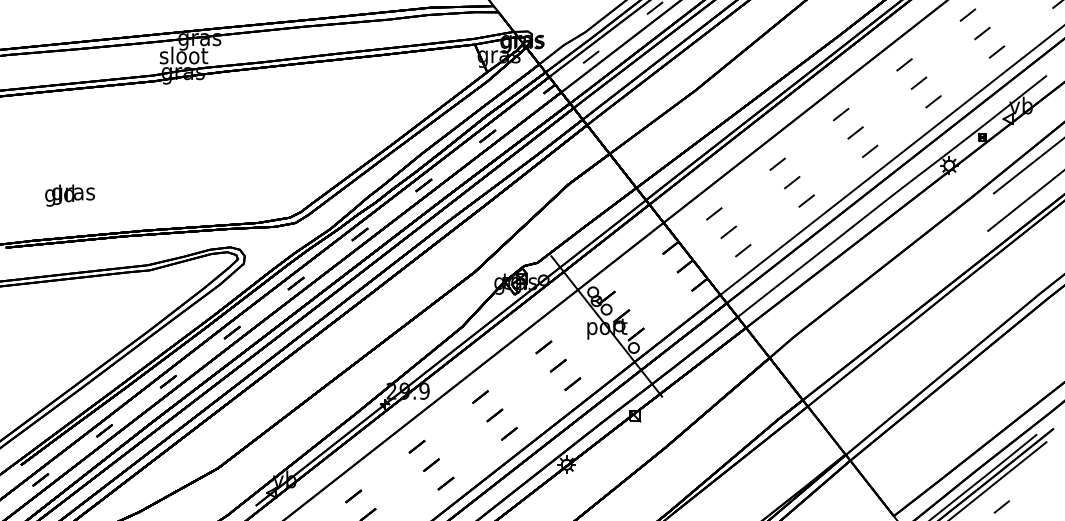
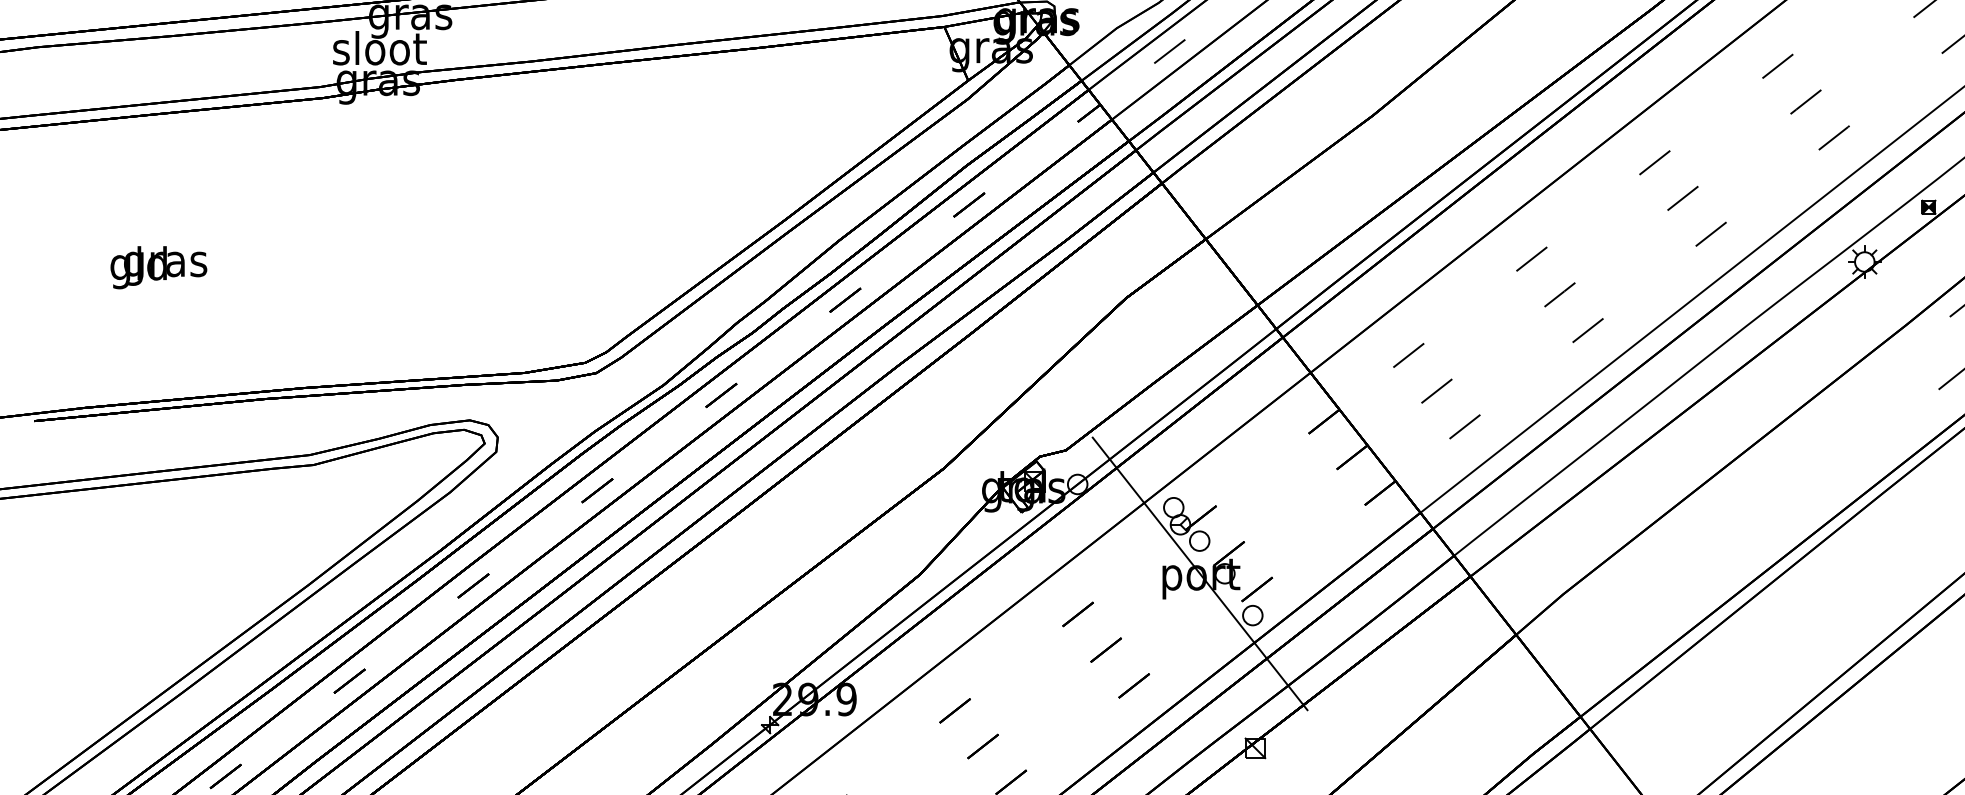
text: (69, 195) -> (157, 267), moved

